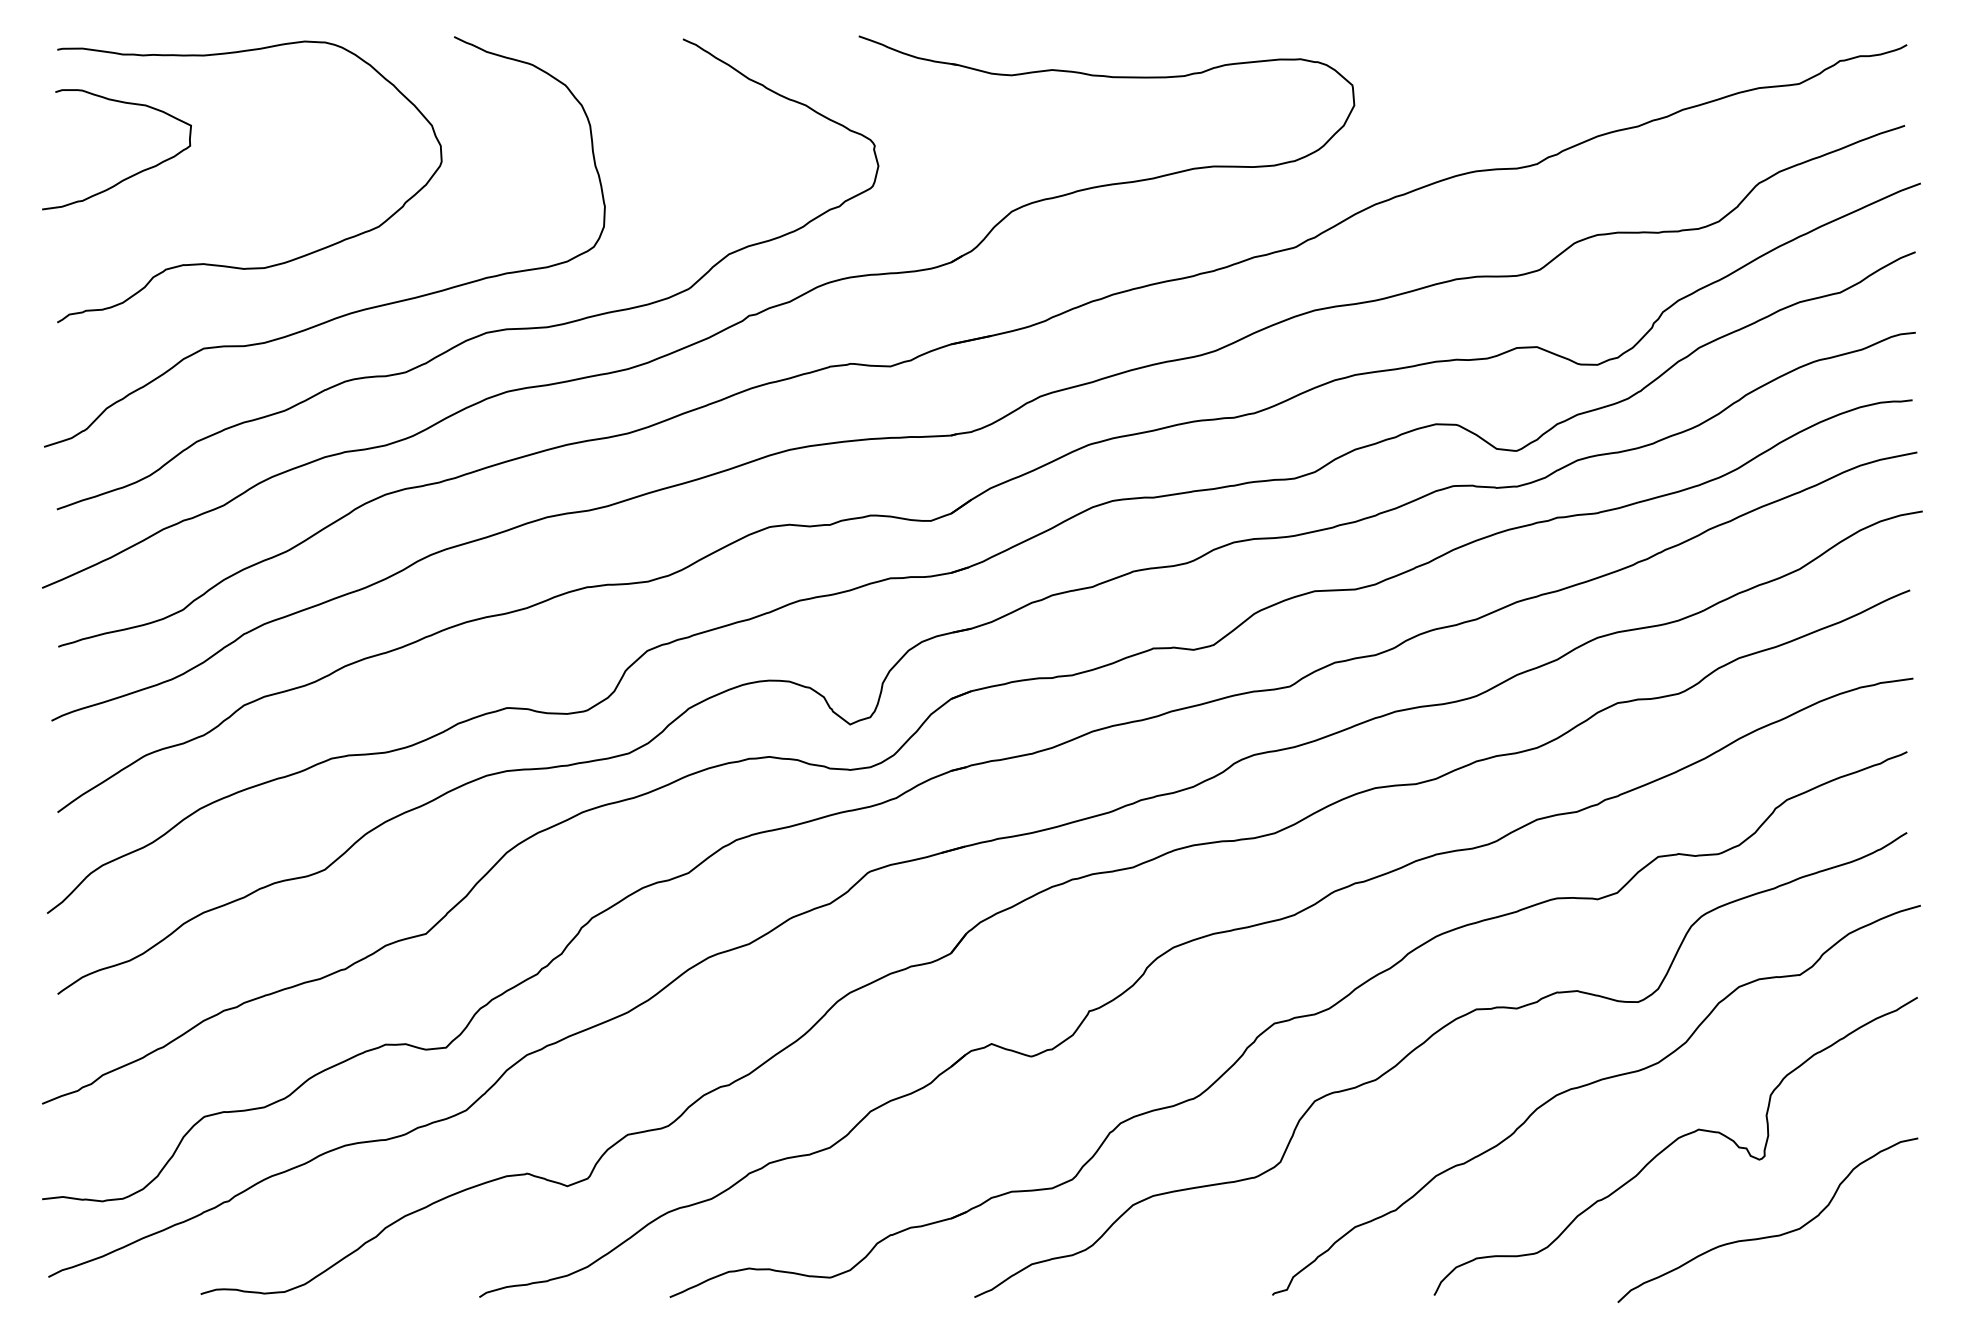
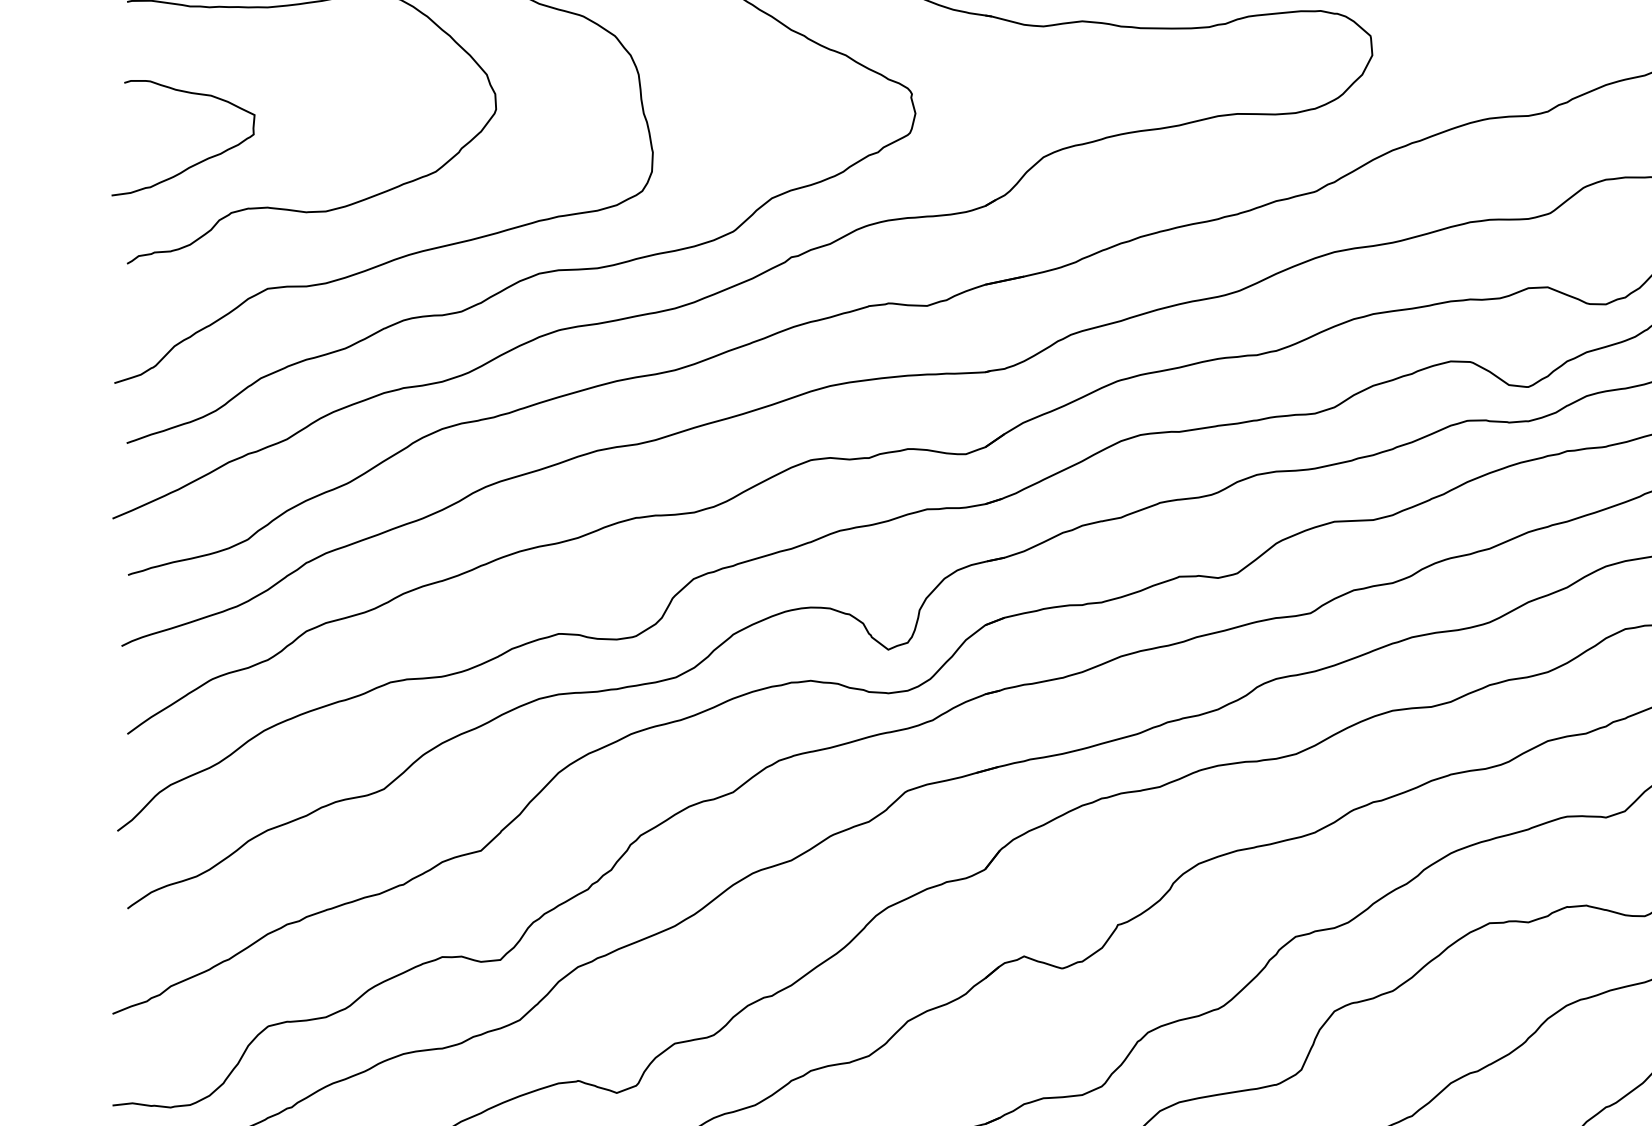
curve: (130, 175) -> (196, 162), moved

